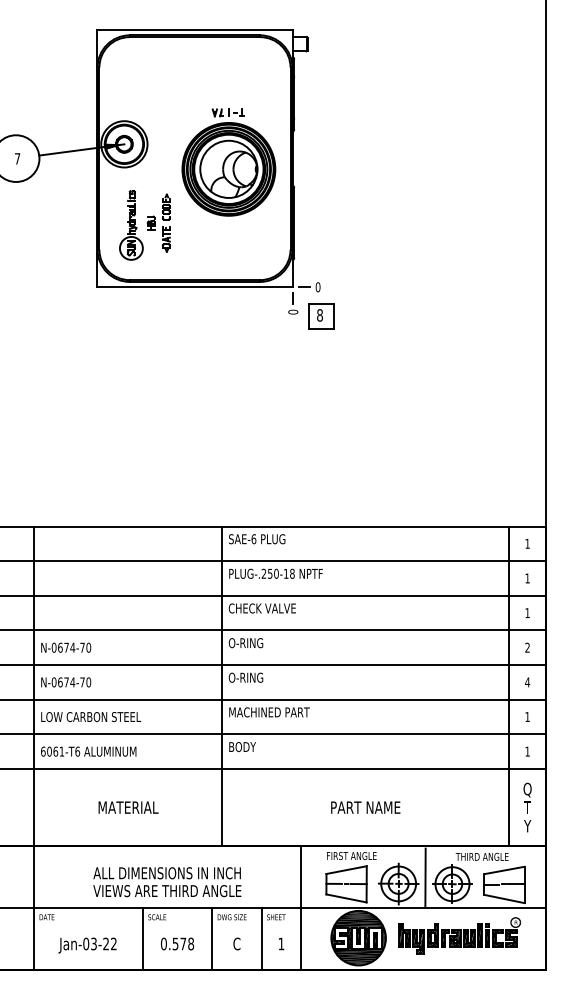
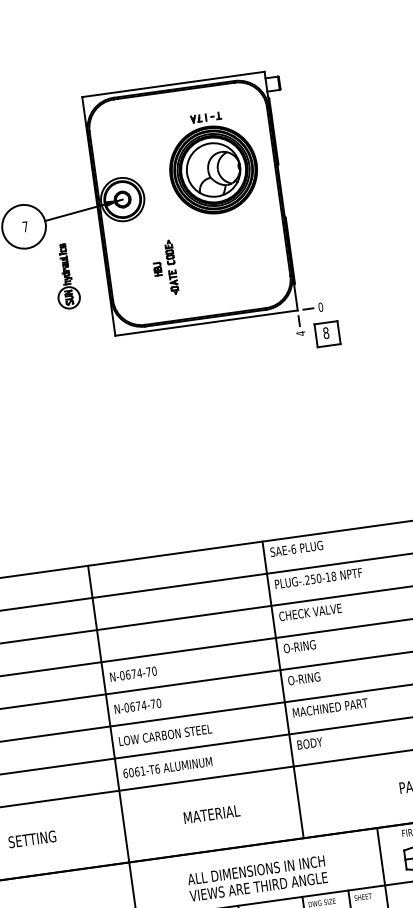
part: (228, 162) -> (212, 163), moved
part: (131, 225) -> (66, 276), moved
text: (293, 311) -> (301, 332), 0 -> 4

